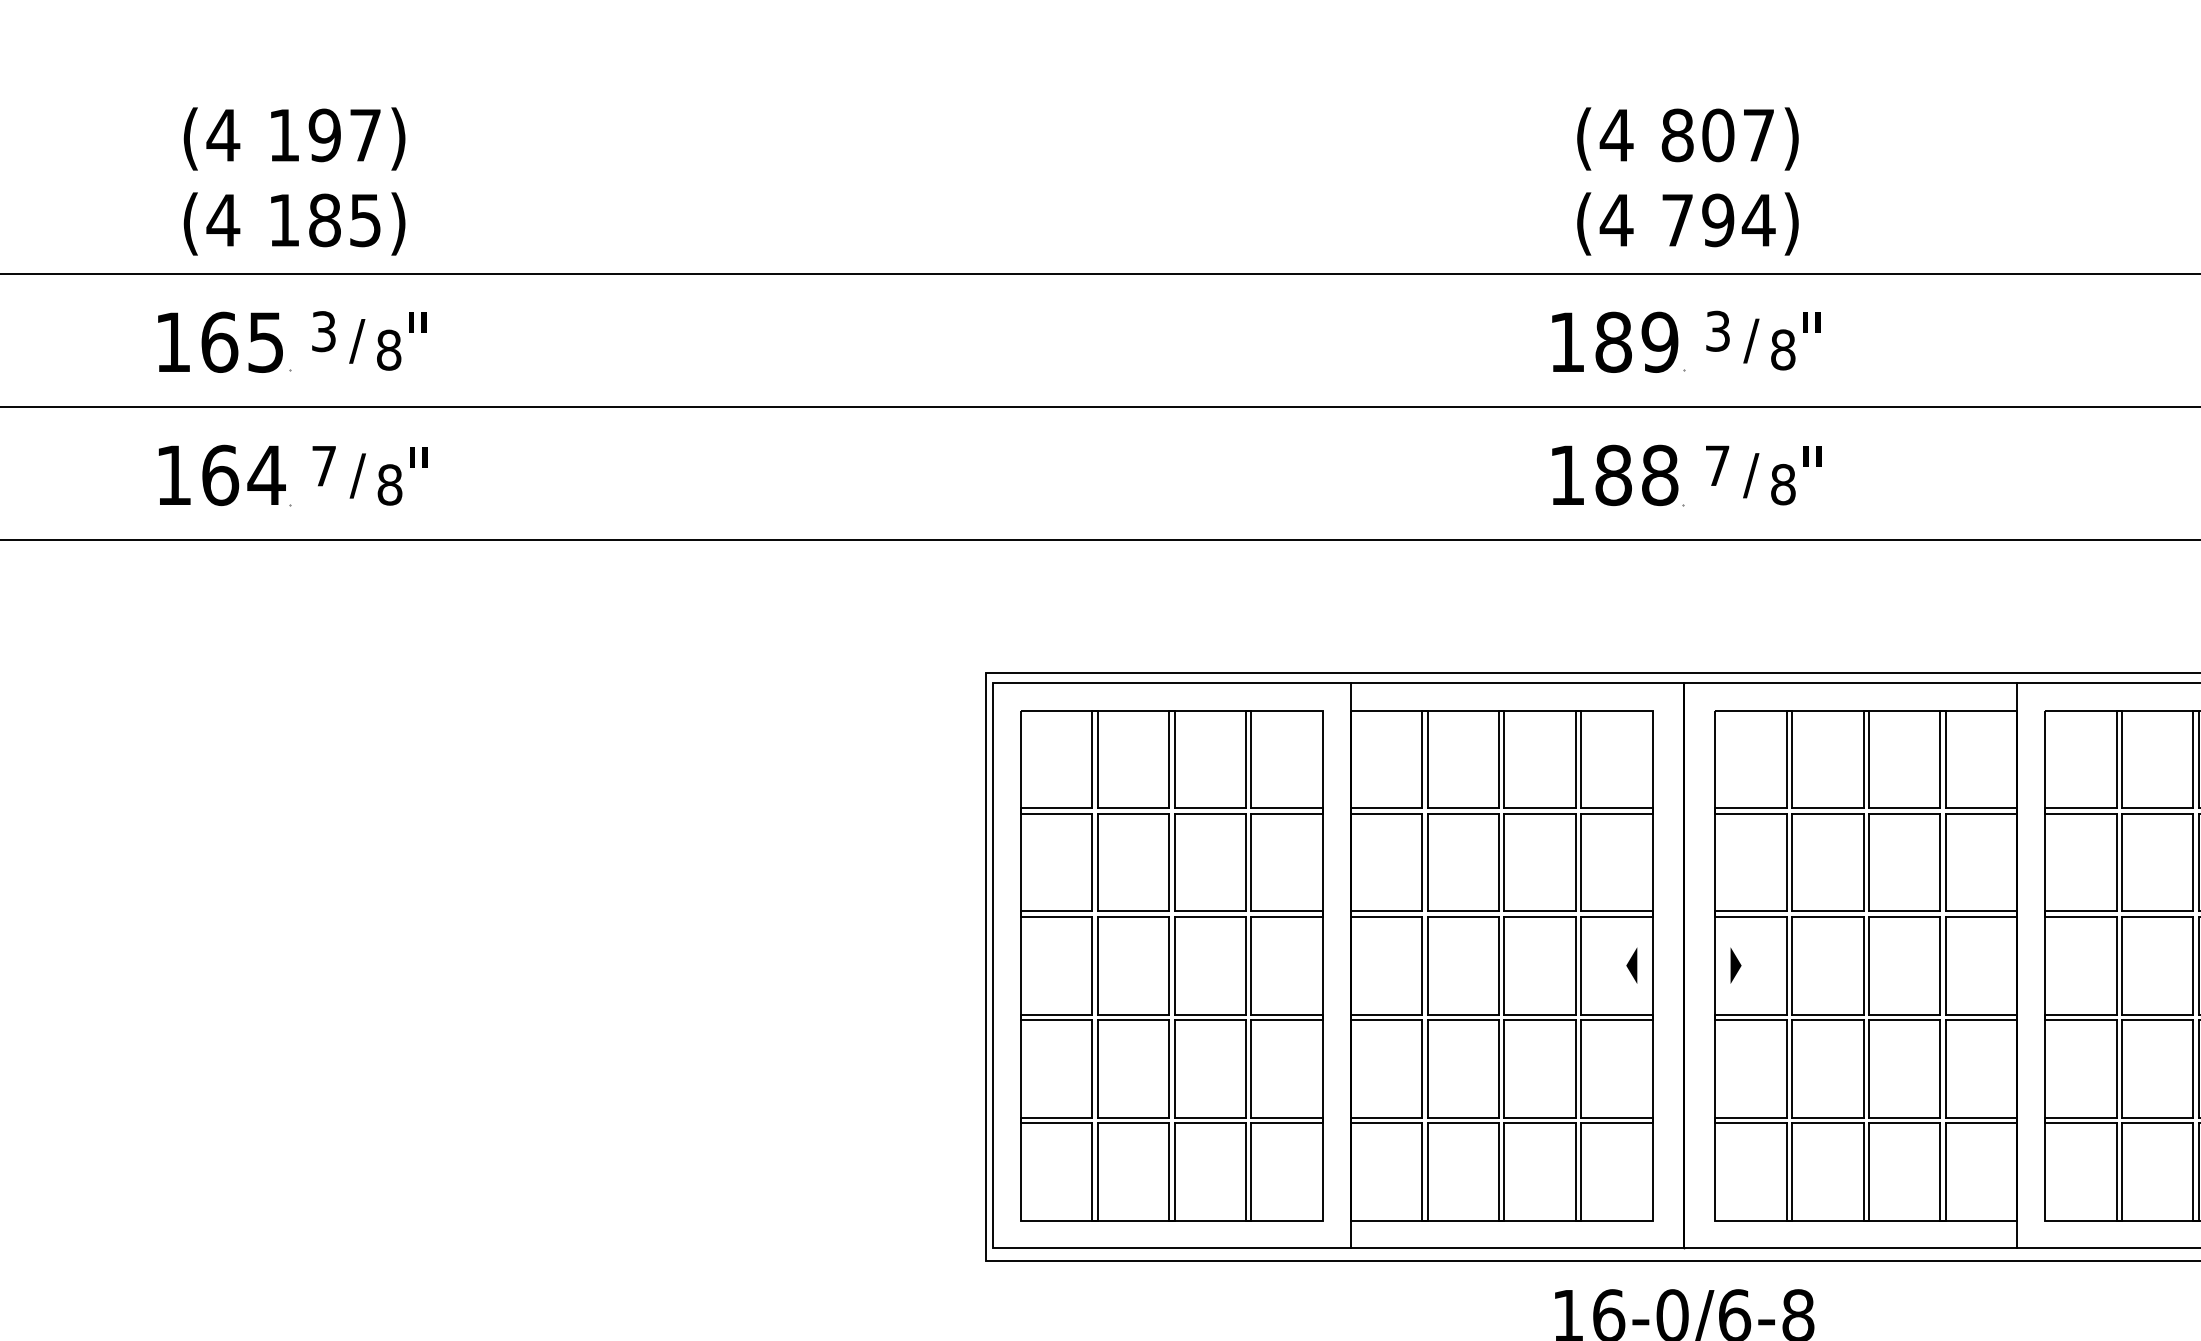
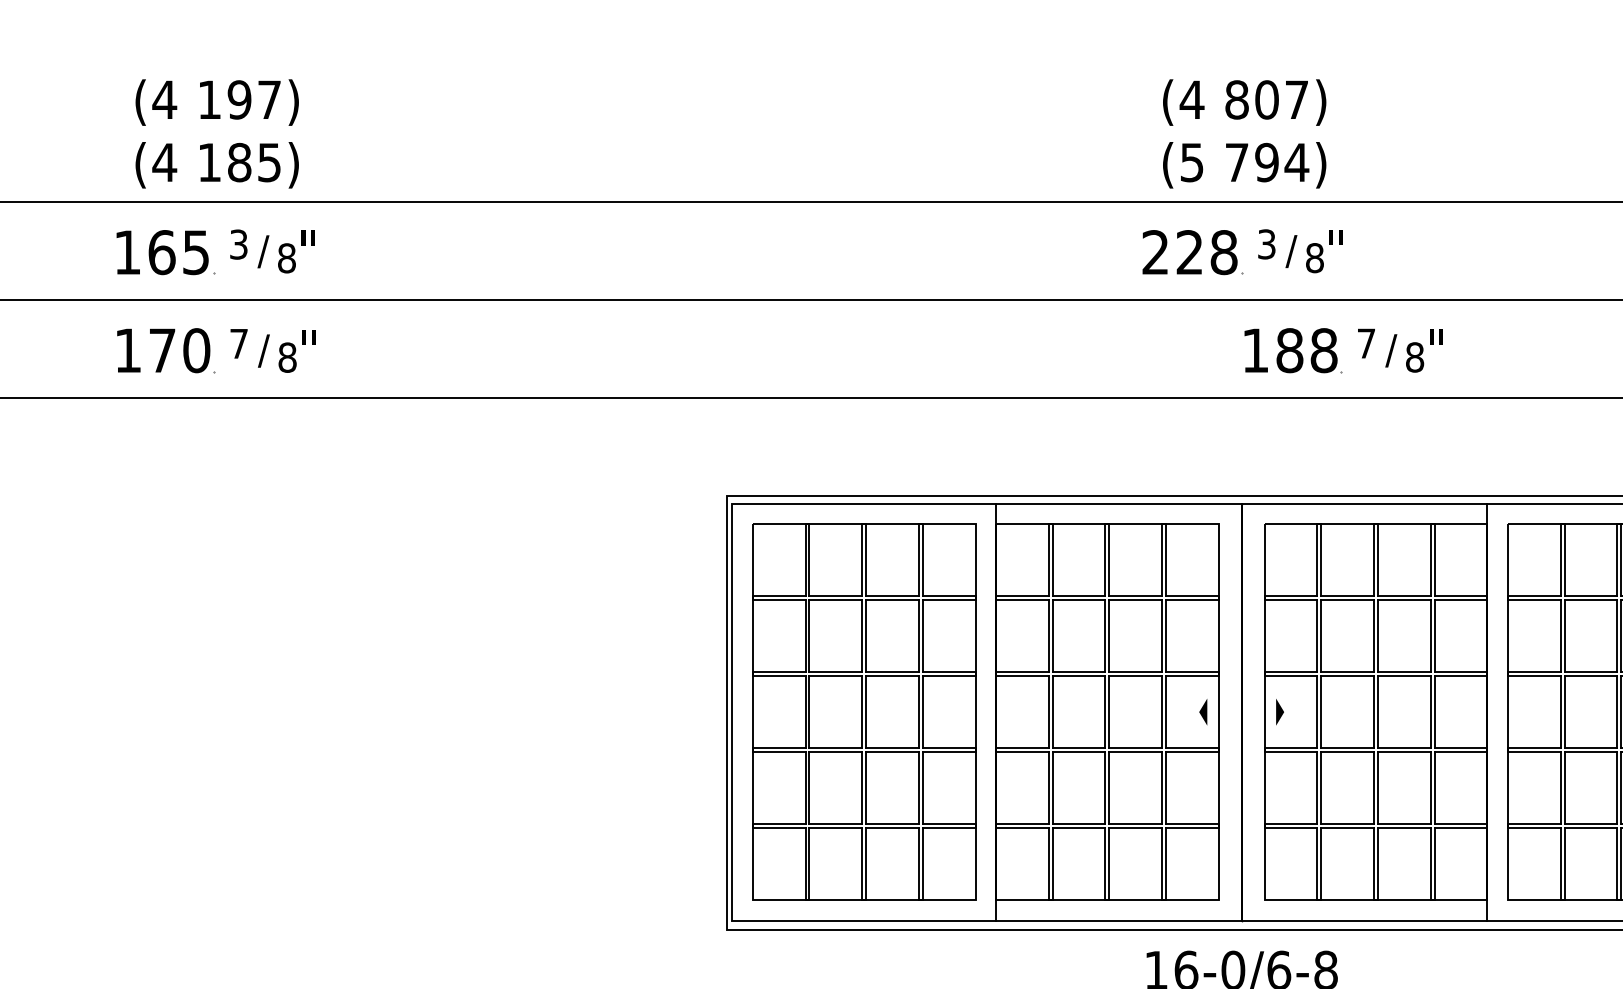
text: (1615, 220) -> (1191, 162), (4 -> (5
text: (1613, 342) -> (1189, 252), 189 -> 228
text: (243, 475) -> (179, 350), 164 -> 170
part: (1676, 480) -> (1336, 354), moved

